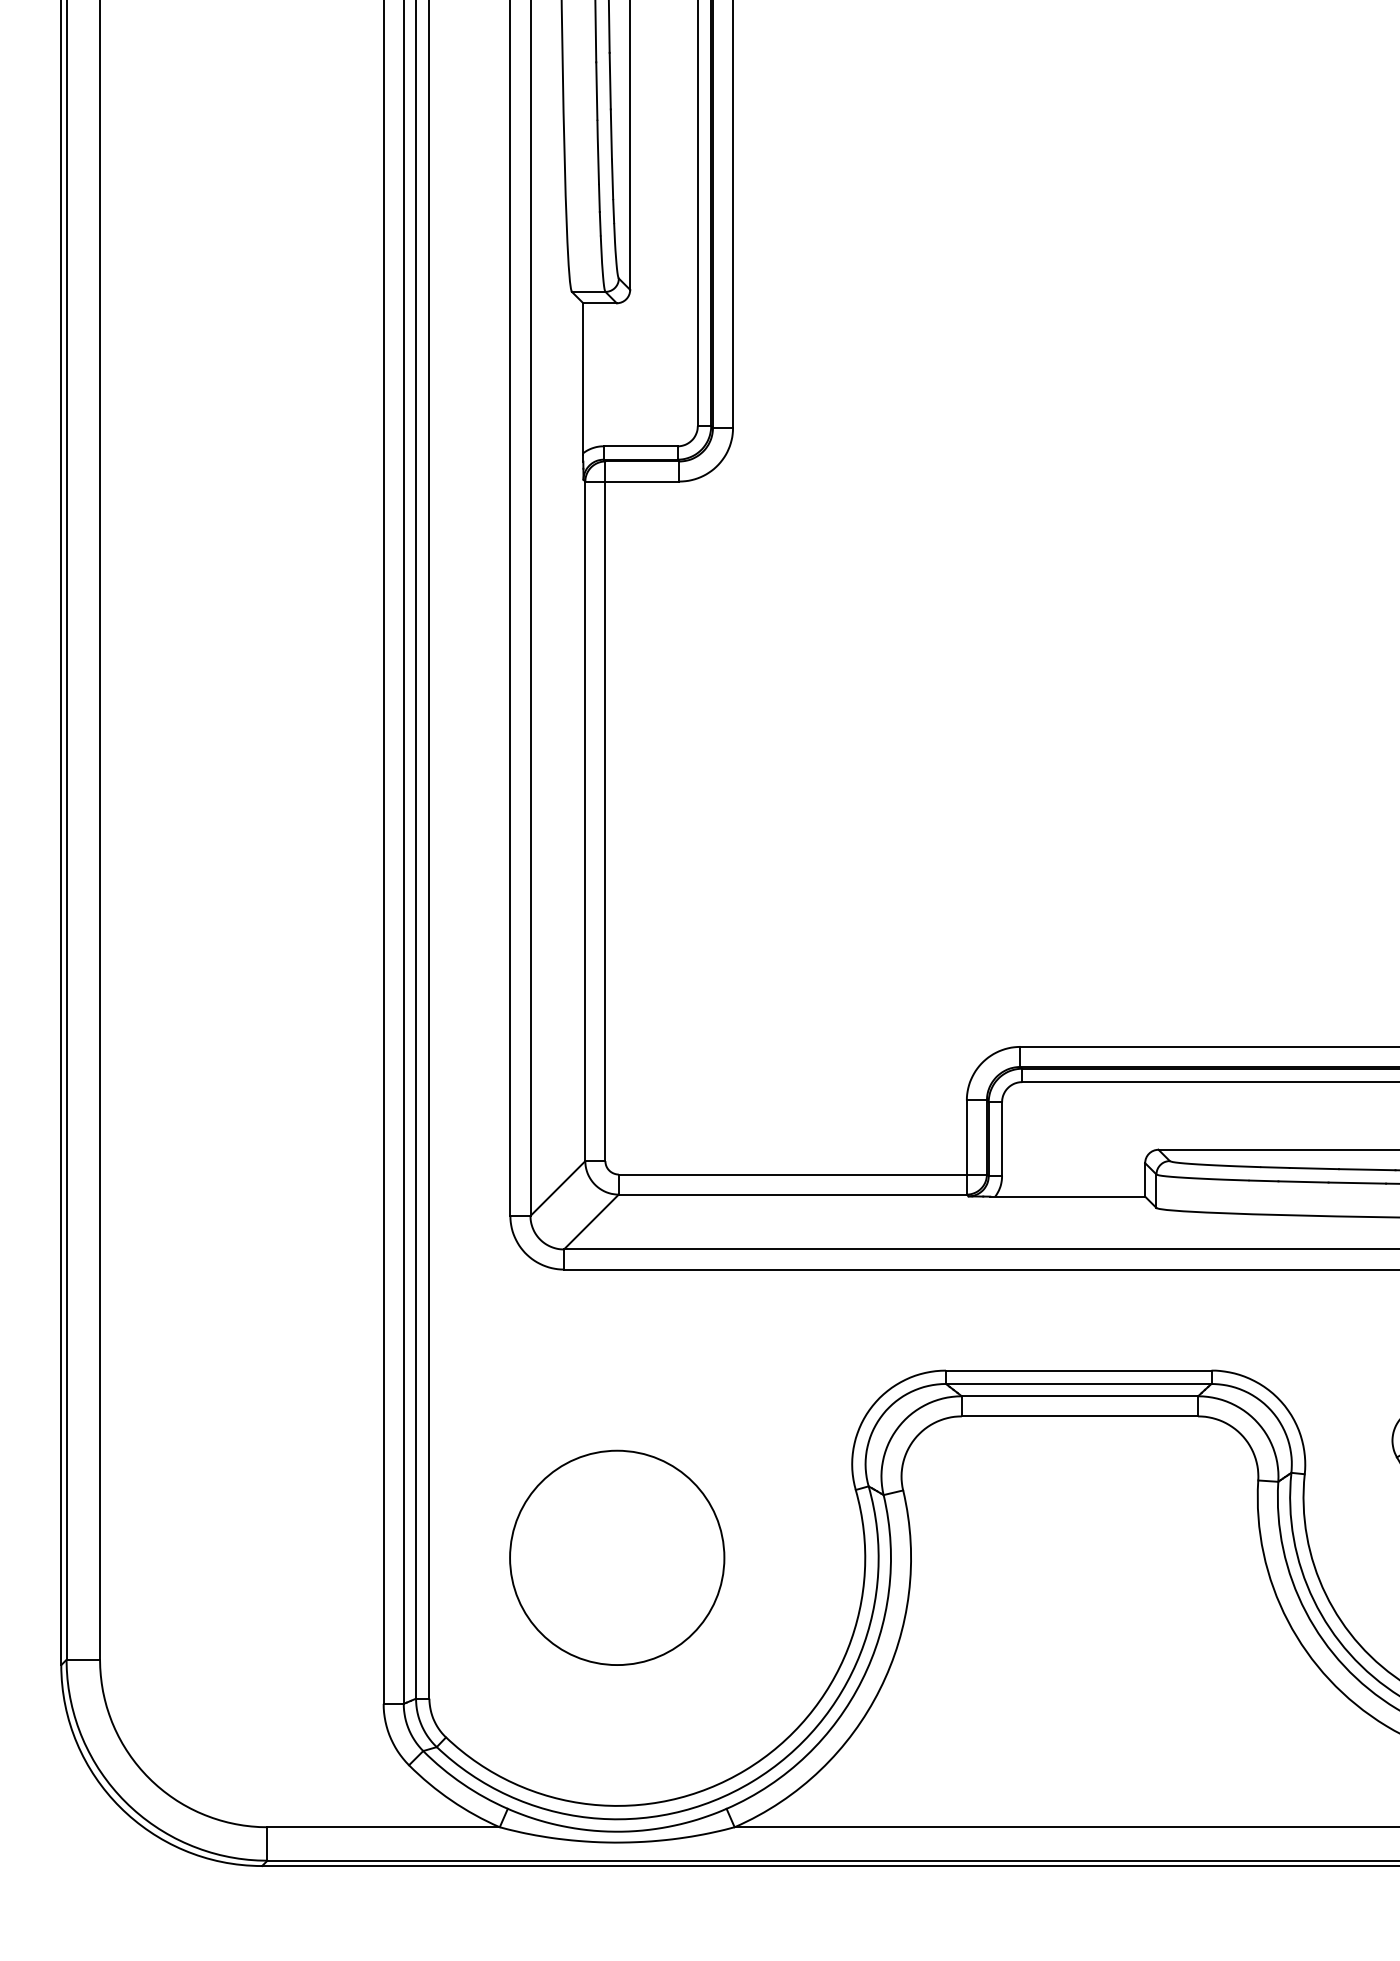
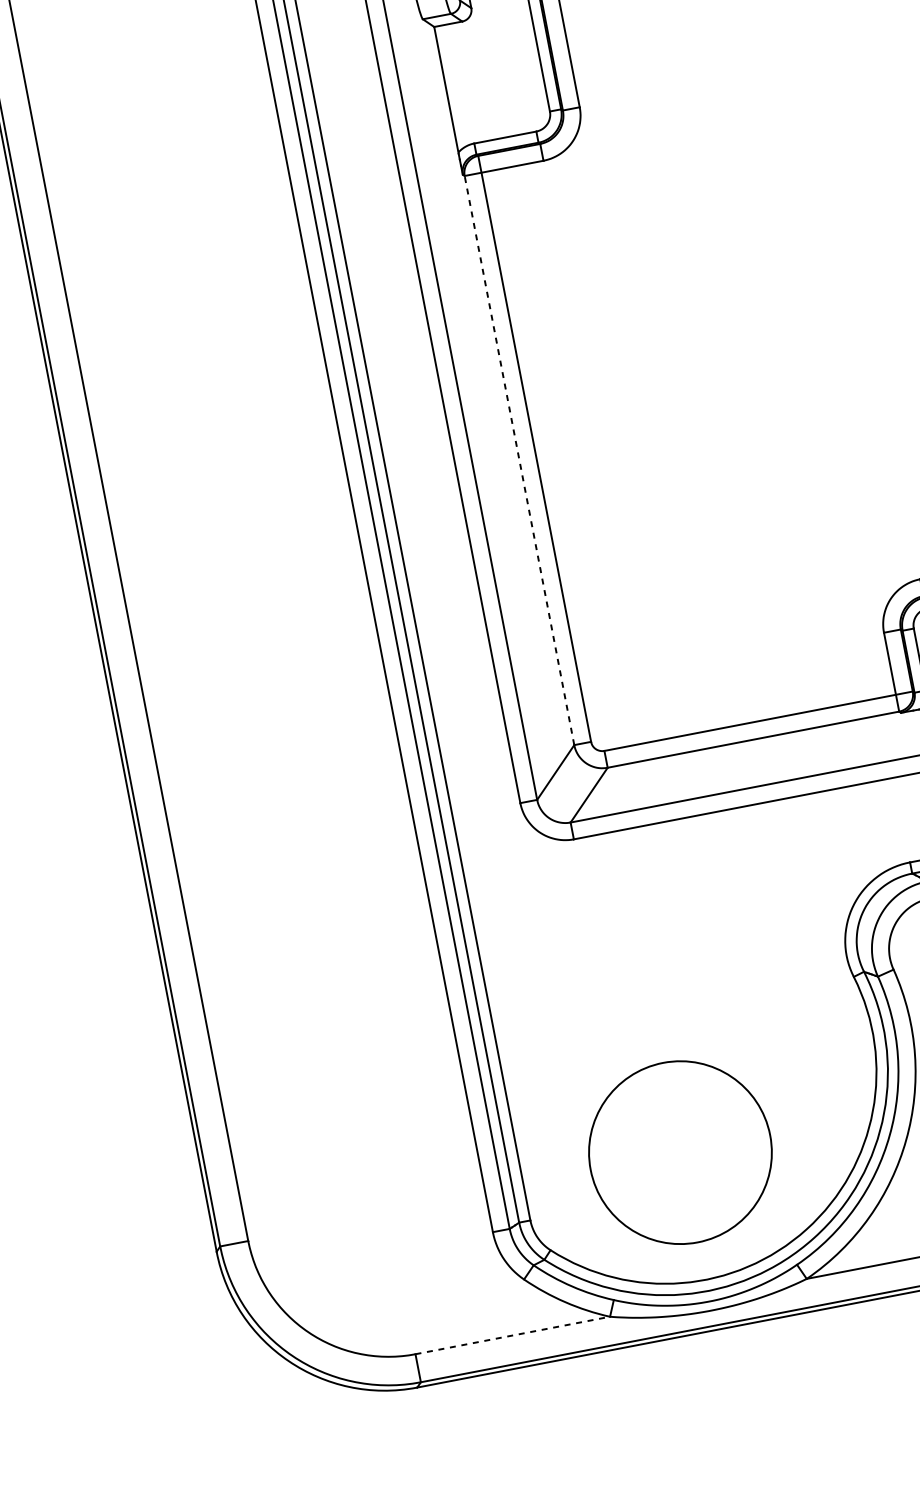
line: (585, 821) -> (519, 460), solid -> dashed
circle: (617, 1557) -> (680, 1152), moved
line: (384, 1827) -> (513, 1335), solid -> dashed

